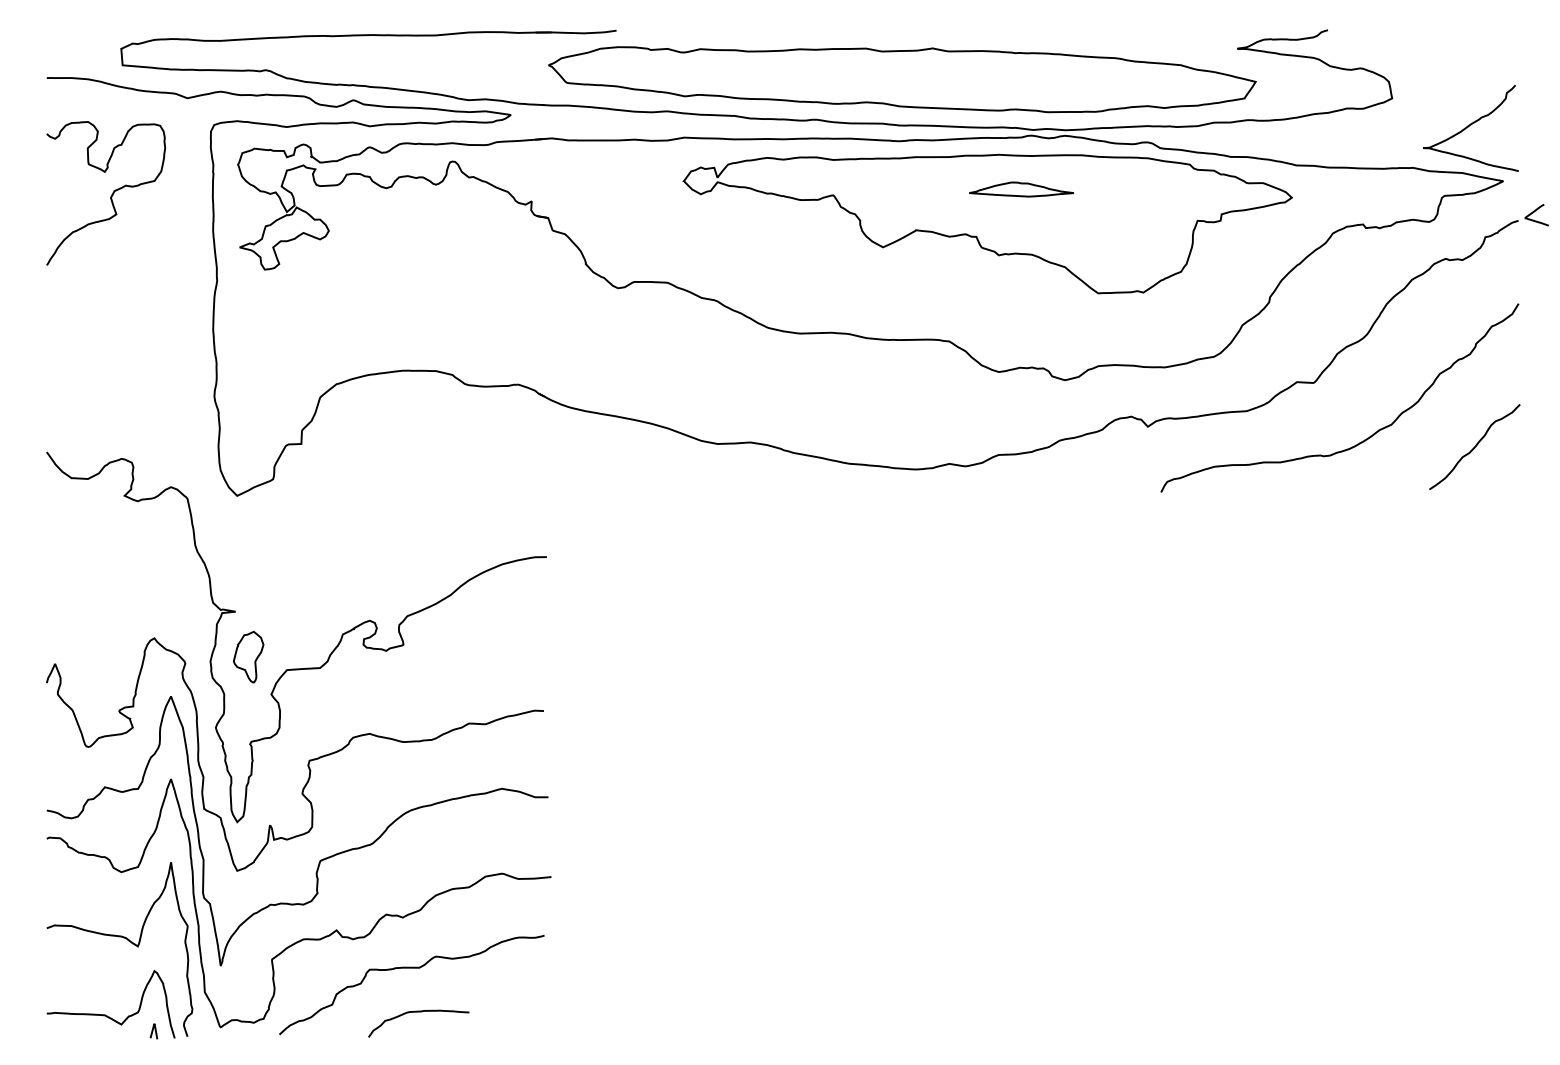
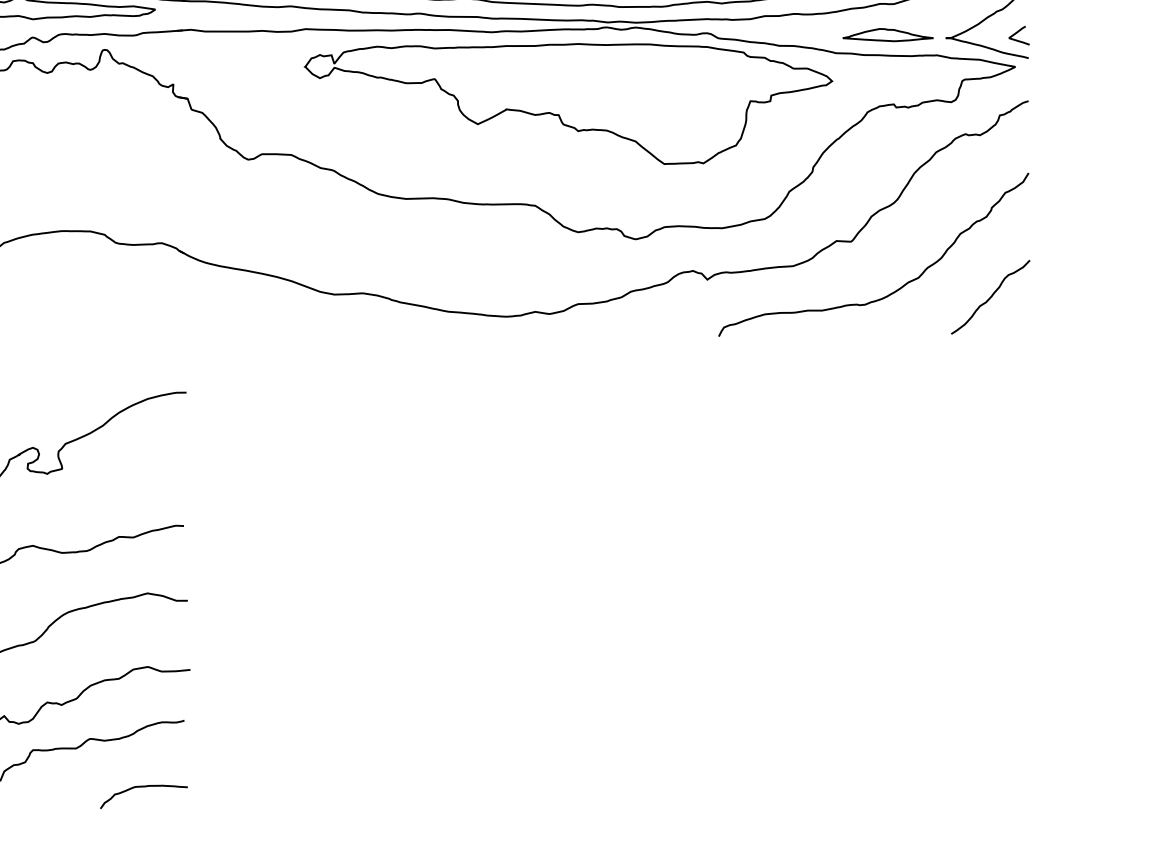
part: (1021, 189) -> (888, 35), moved
curve: (1534, 212) -> (1017, 33), moved
curve: (418, 1012) -> (143, 787), moved

